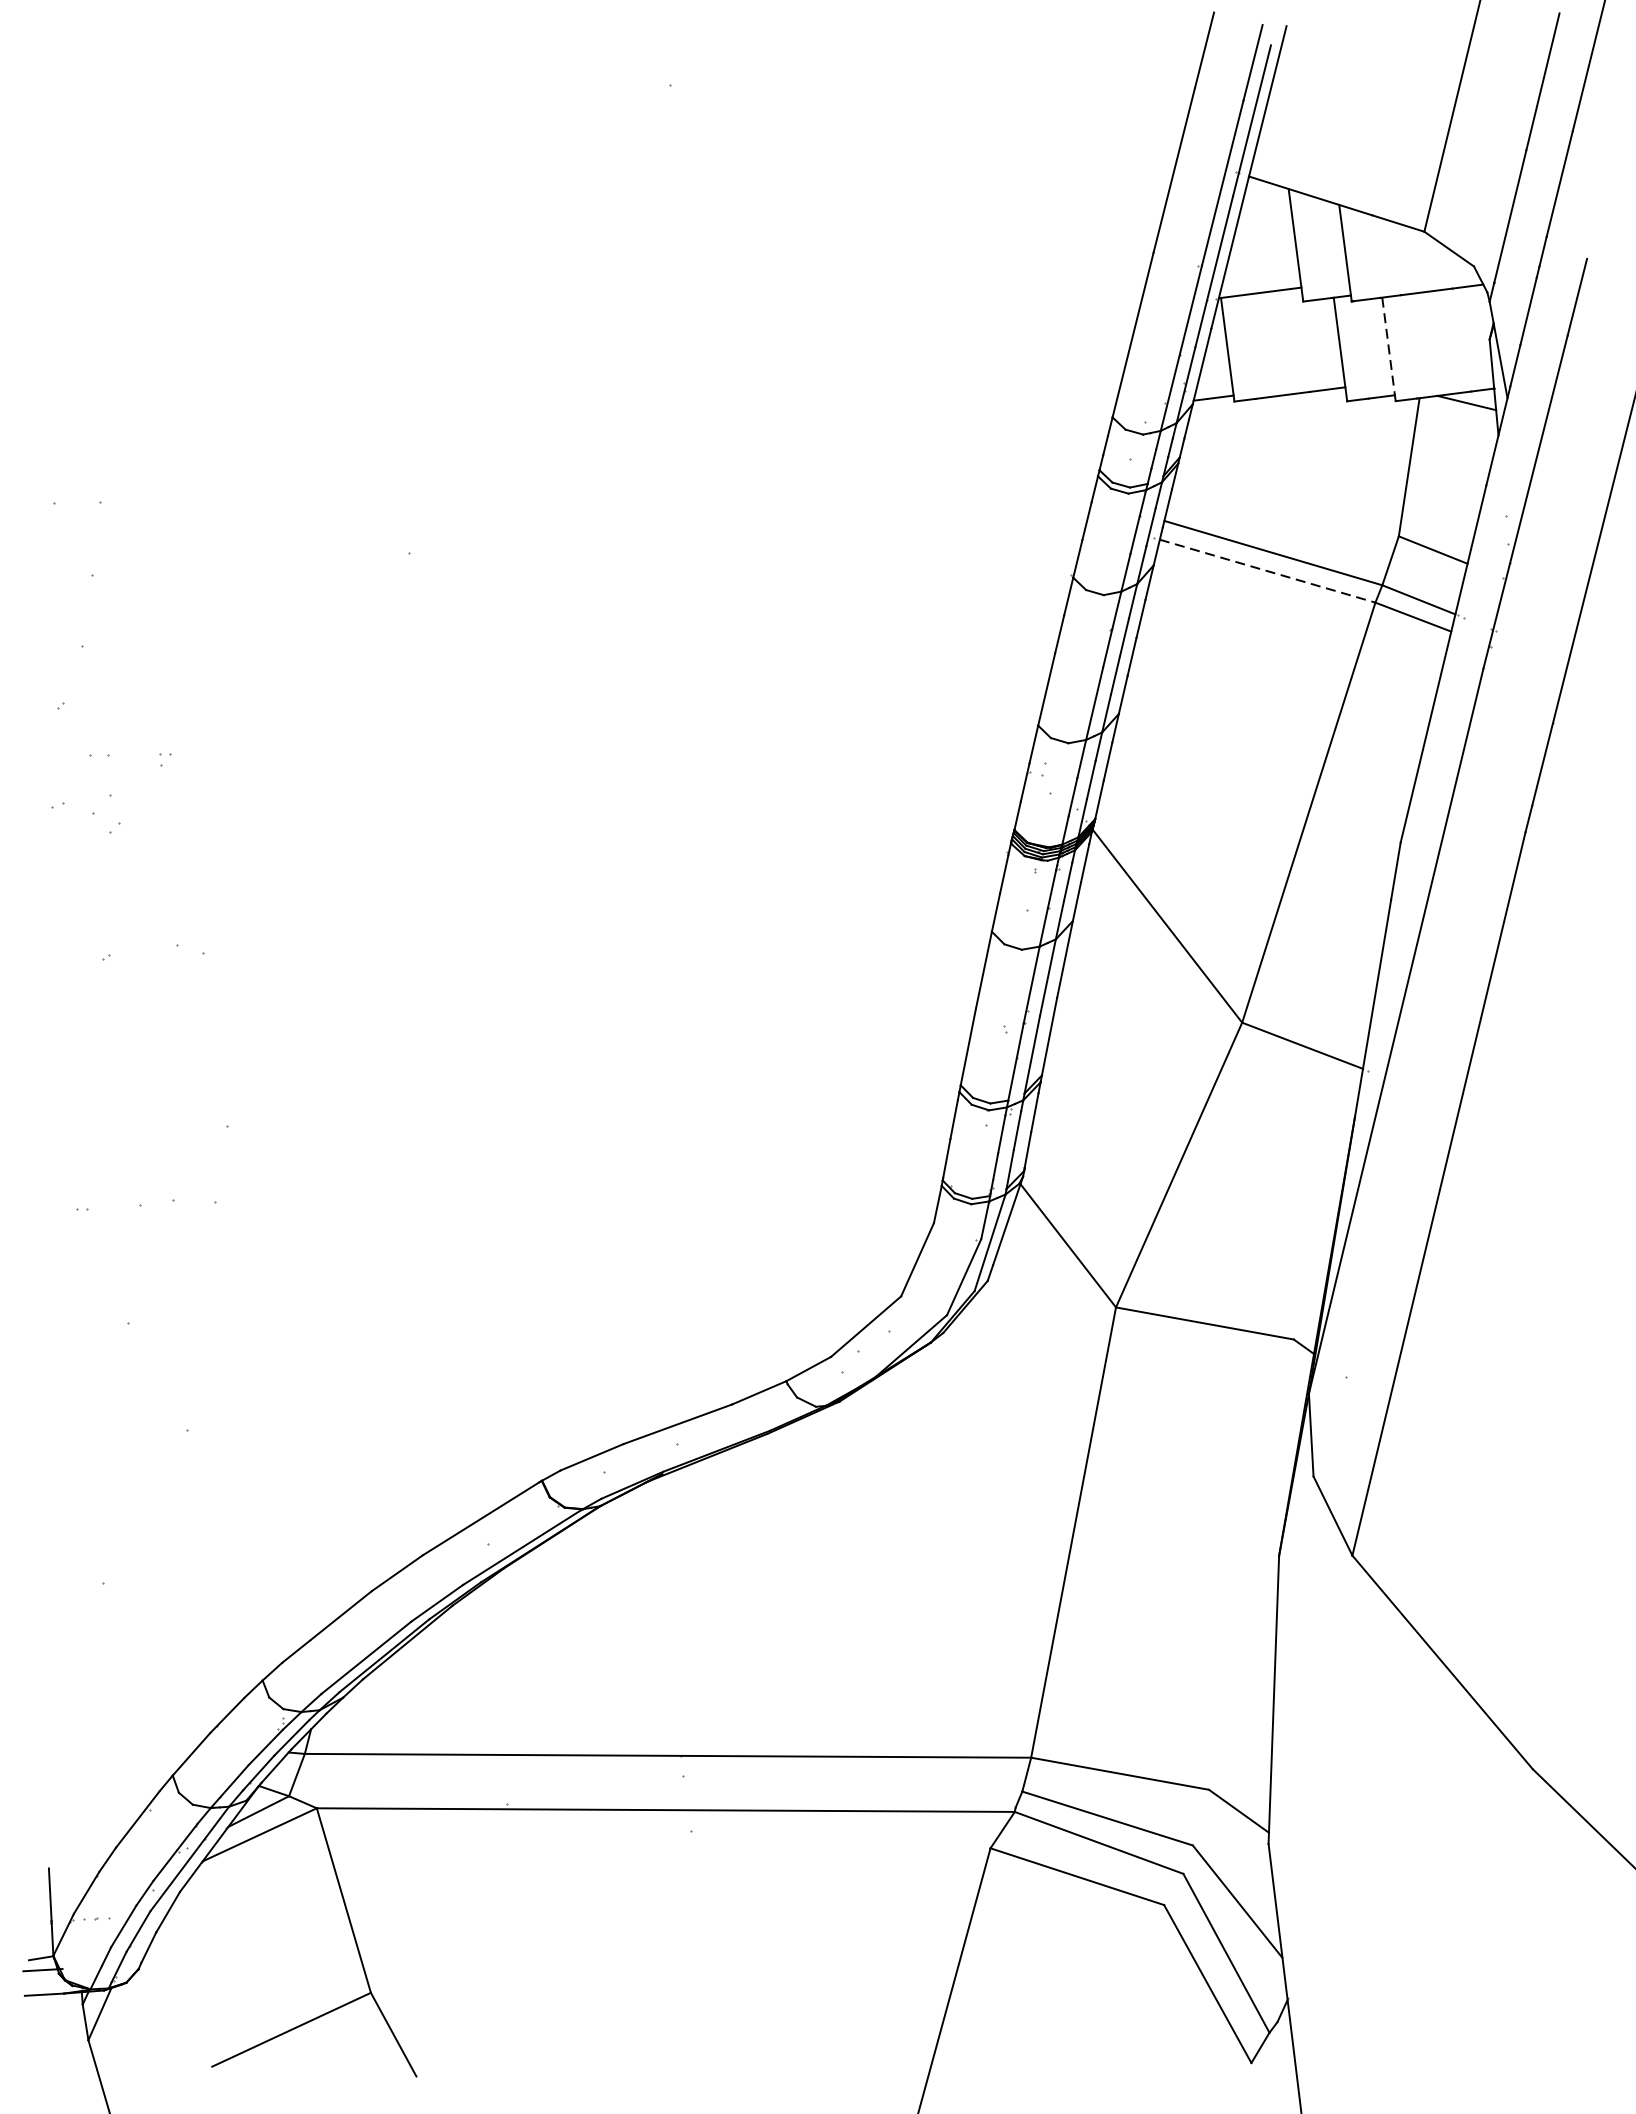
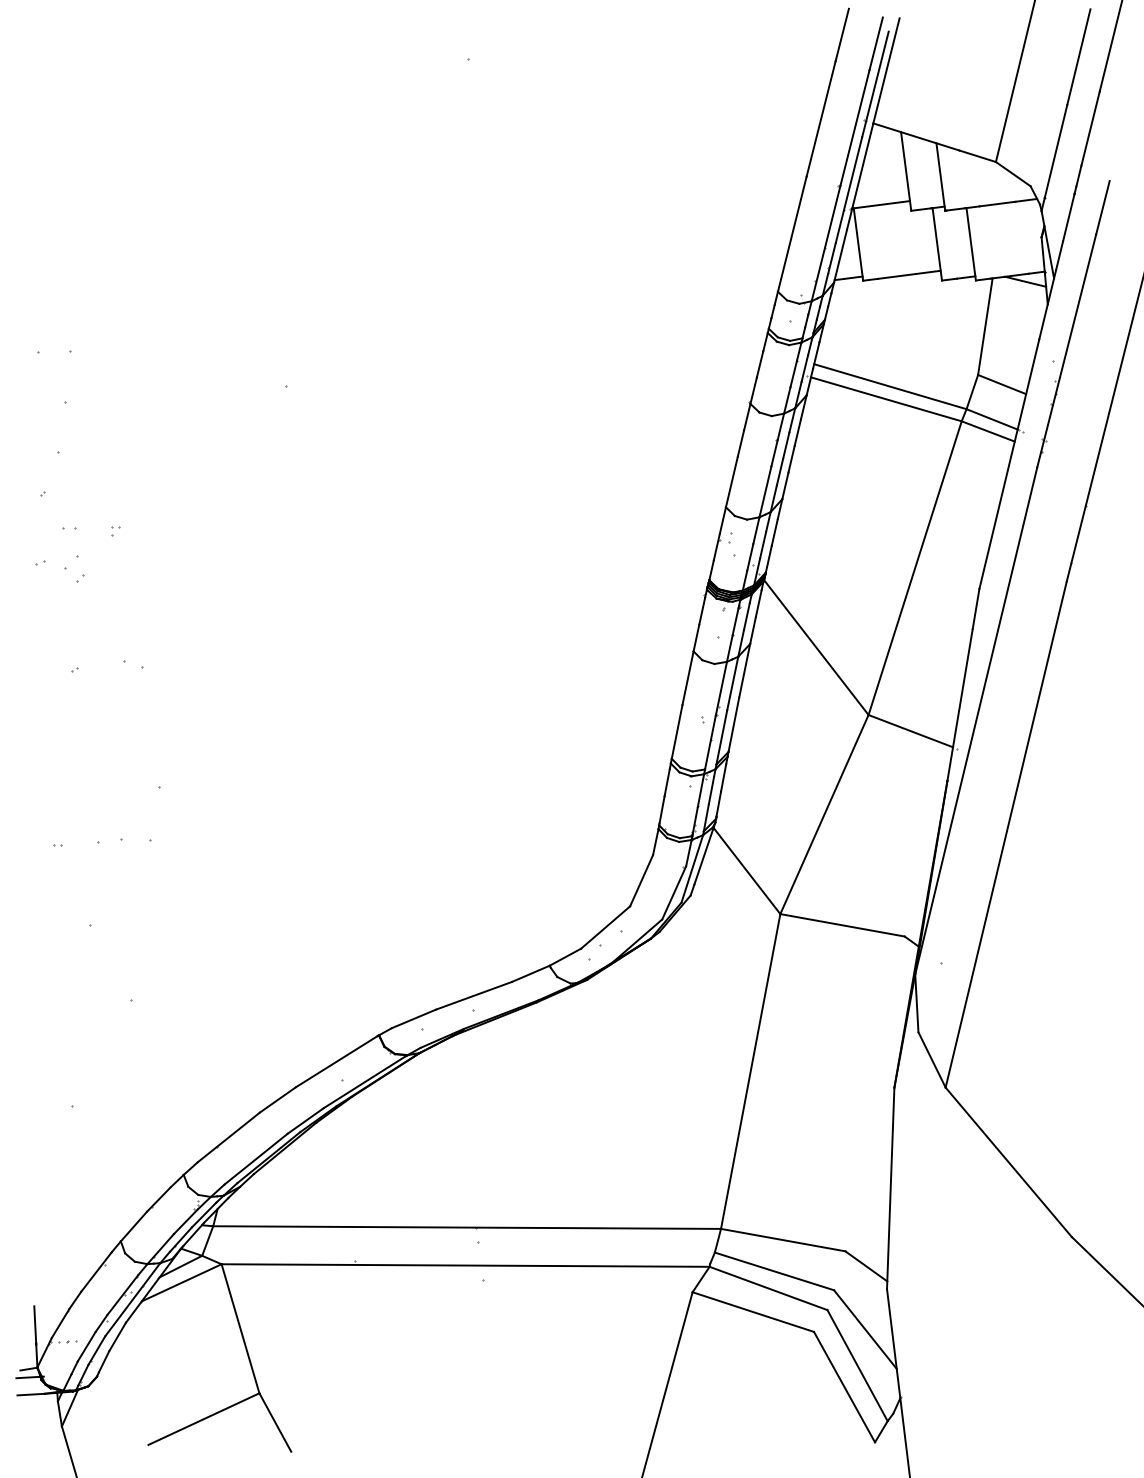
line: (1389, 349) -> (971, 244), dashed -> solid
line: (1267, 571) -> (886, 399), dashed -> solid

